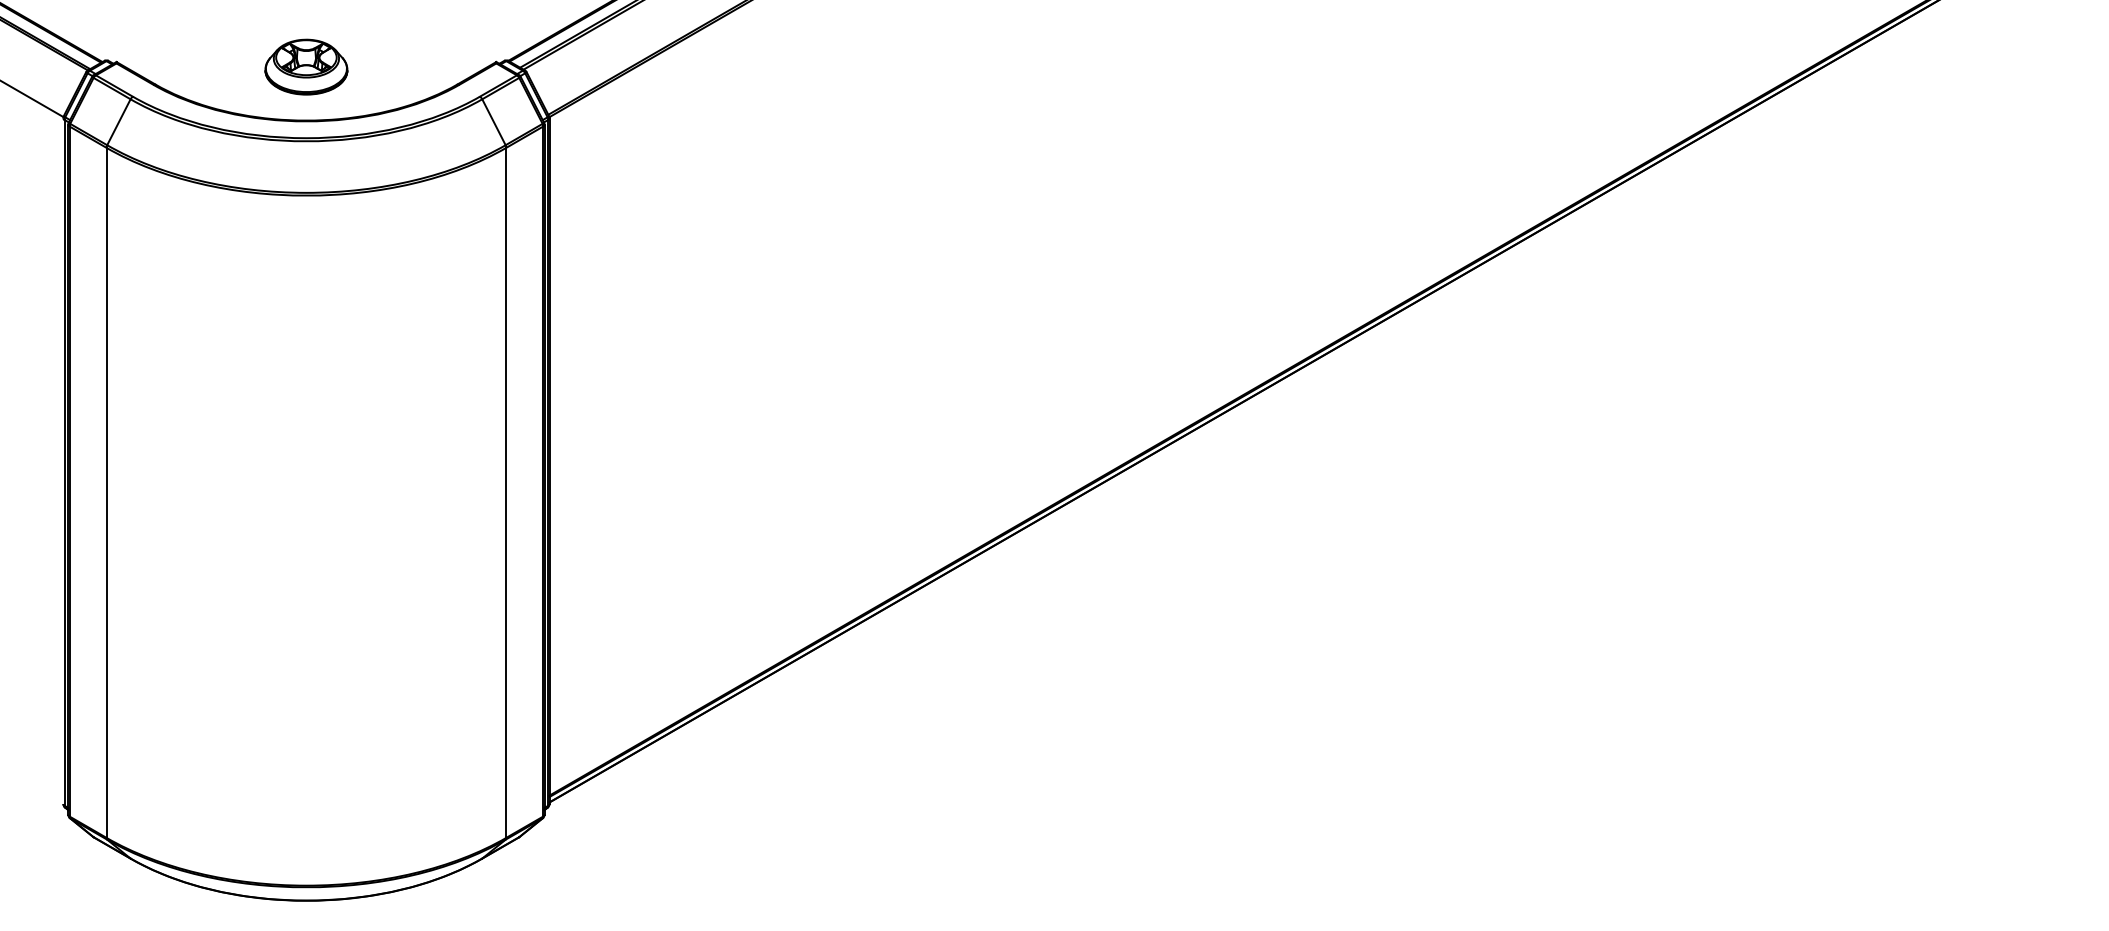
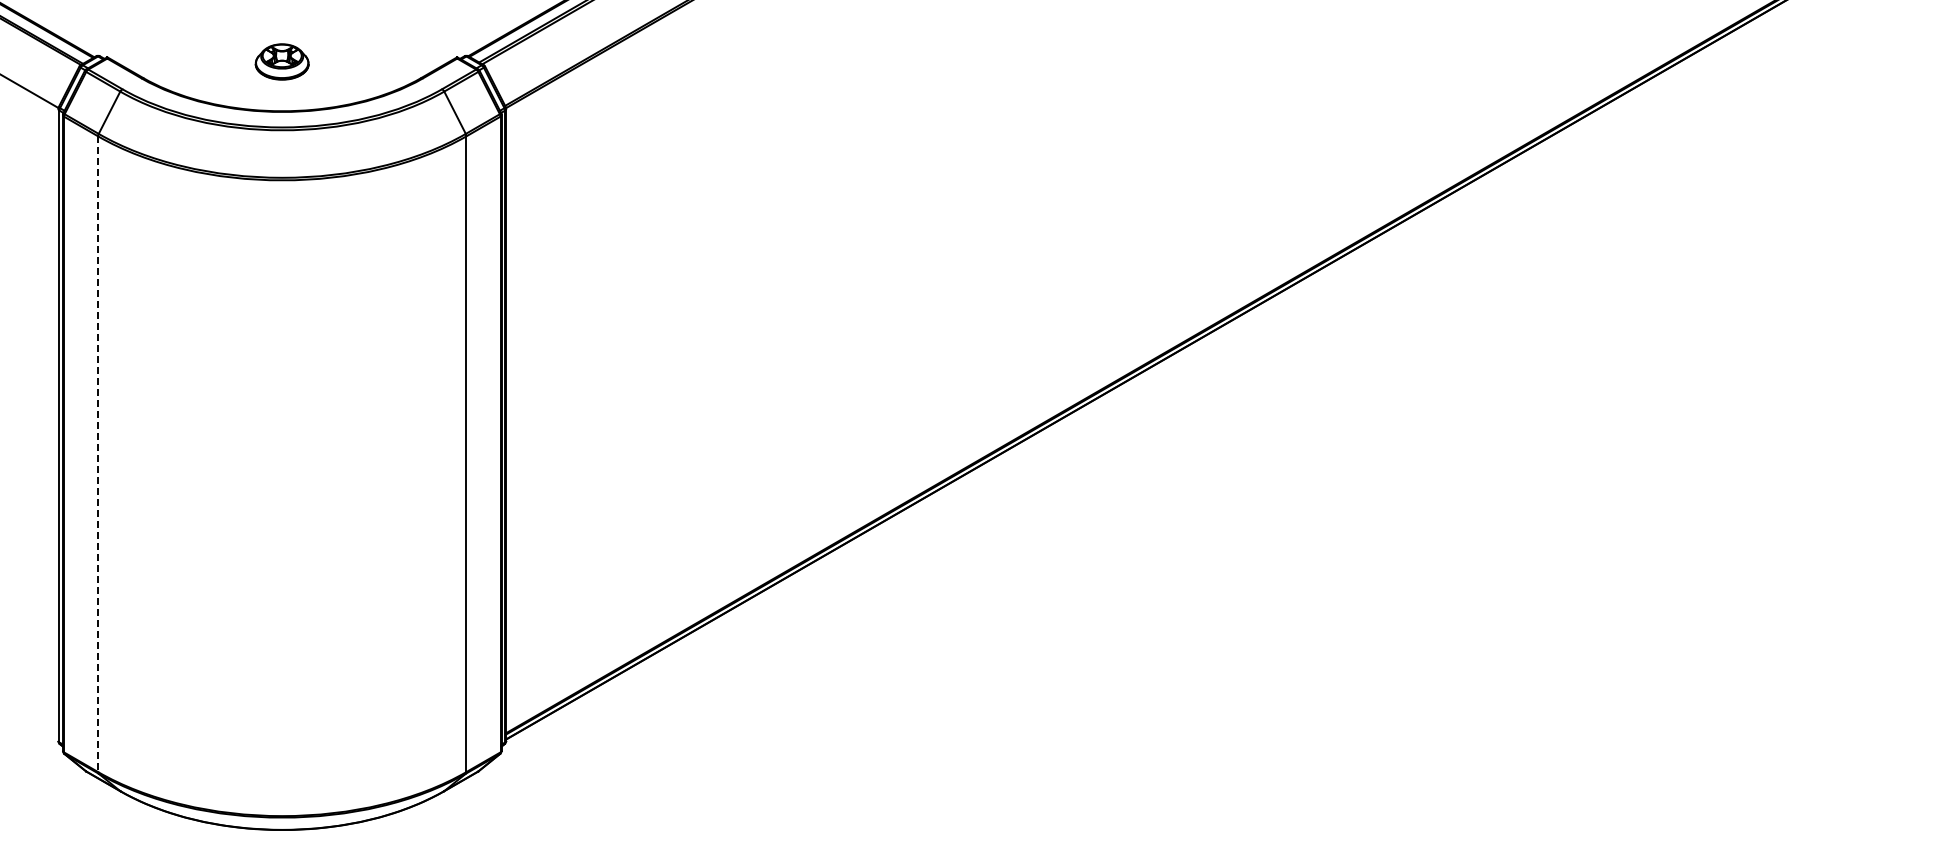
part: (305, 66) -> (281, 61), size x0.7
line: (106, 493) -> (98, 454), solid -> dashed

